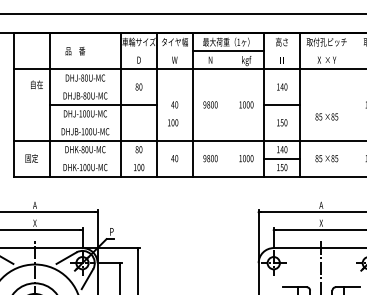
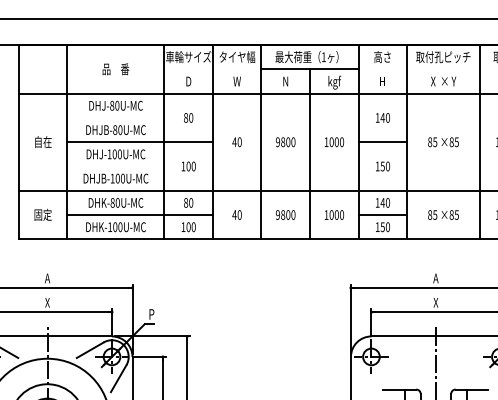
text: (74, 51) -> (114, 69), moved
text: (36, 84) -> (42, 141), moved
line: (353, 104) -> (479, 141), added
line: (228, 113) -> (310, 153), added
text: (326, 116) -> (442, 141), moved
text: (173, 122) -> (189, 166), moved
line: (102, 158) -> (139, 214), added

